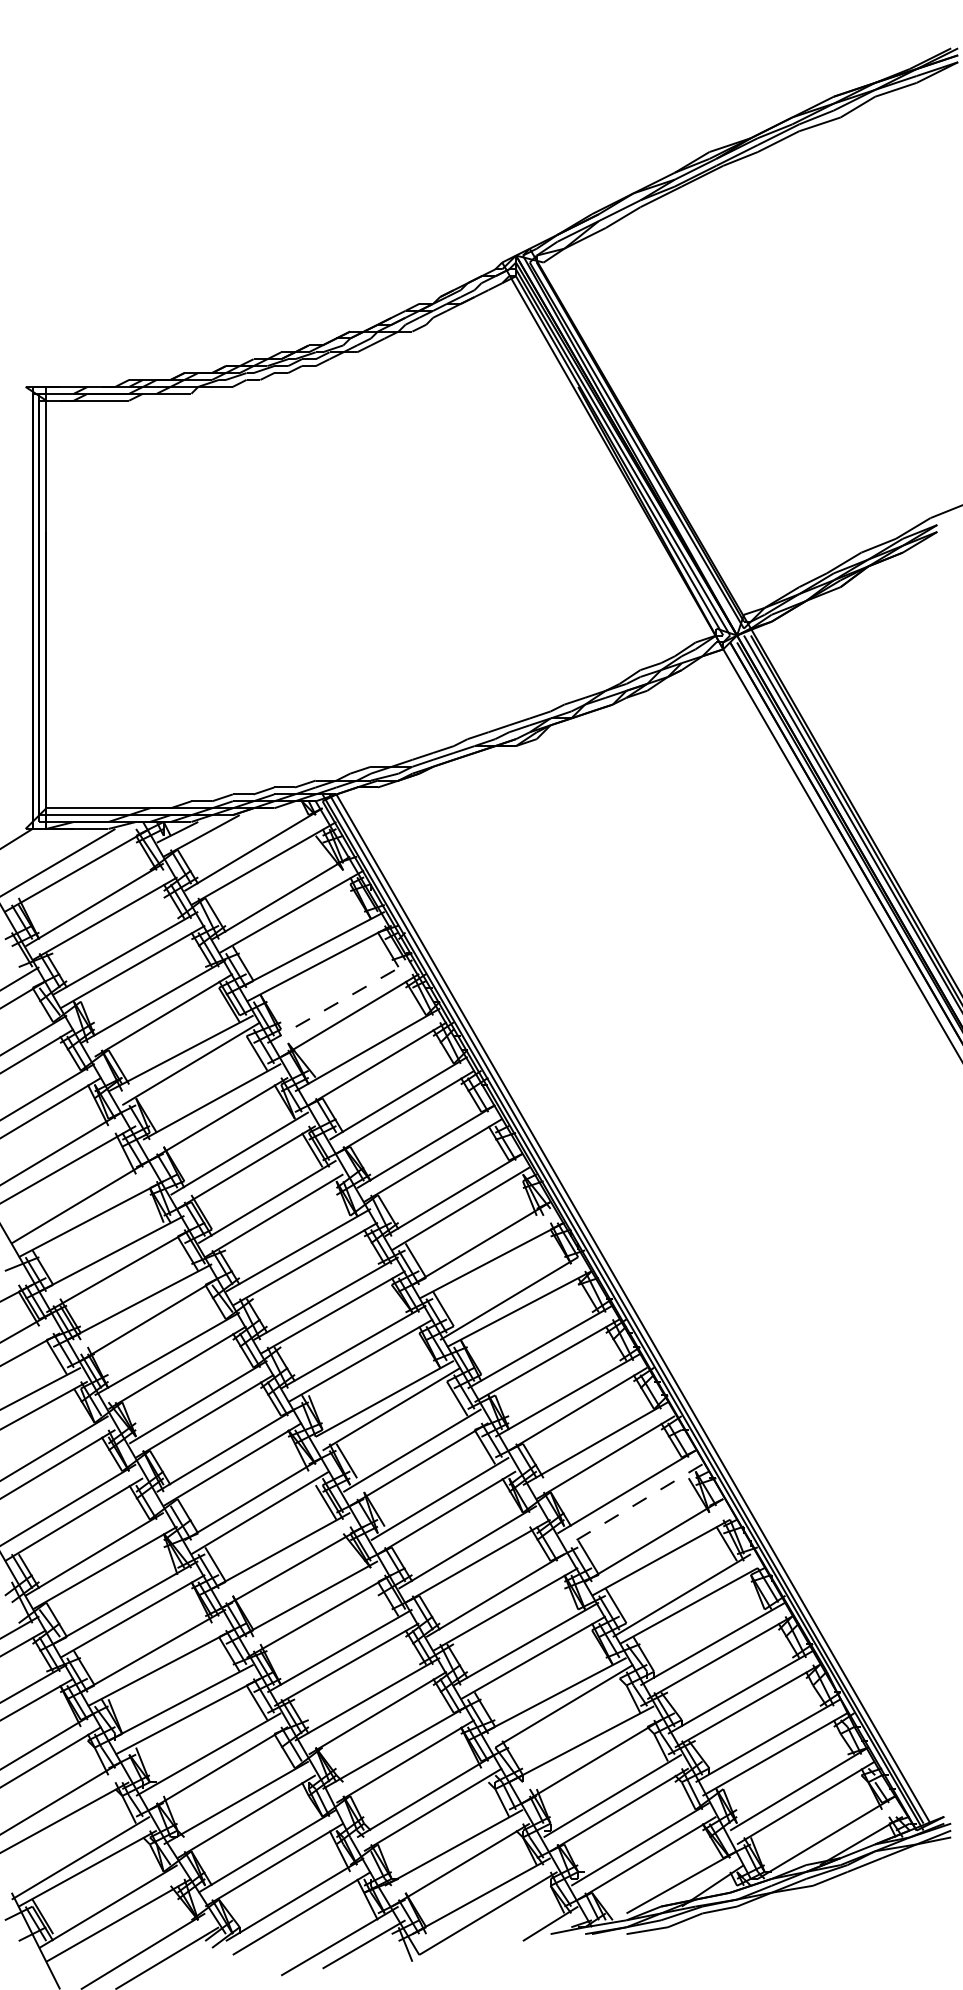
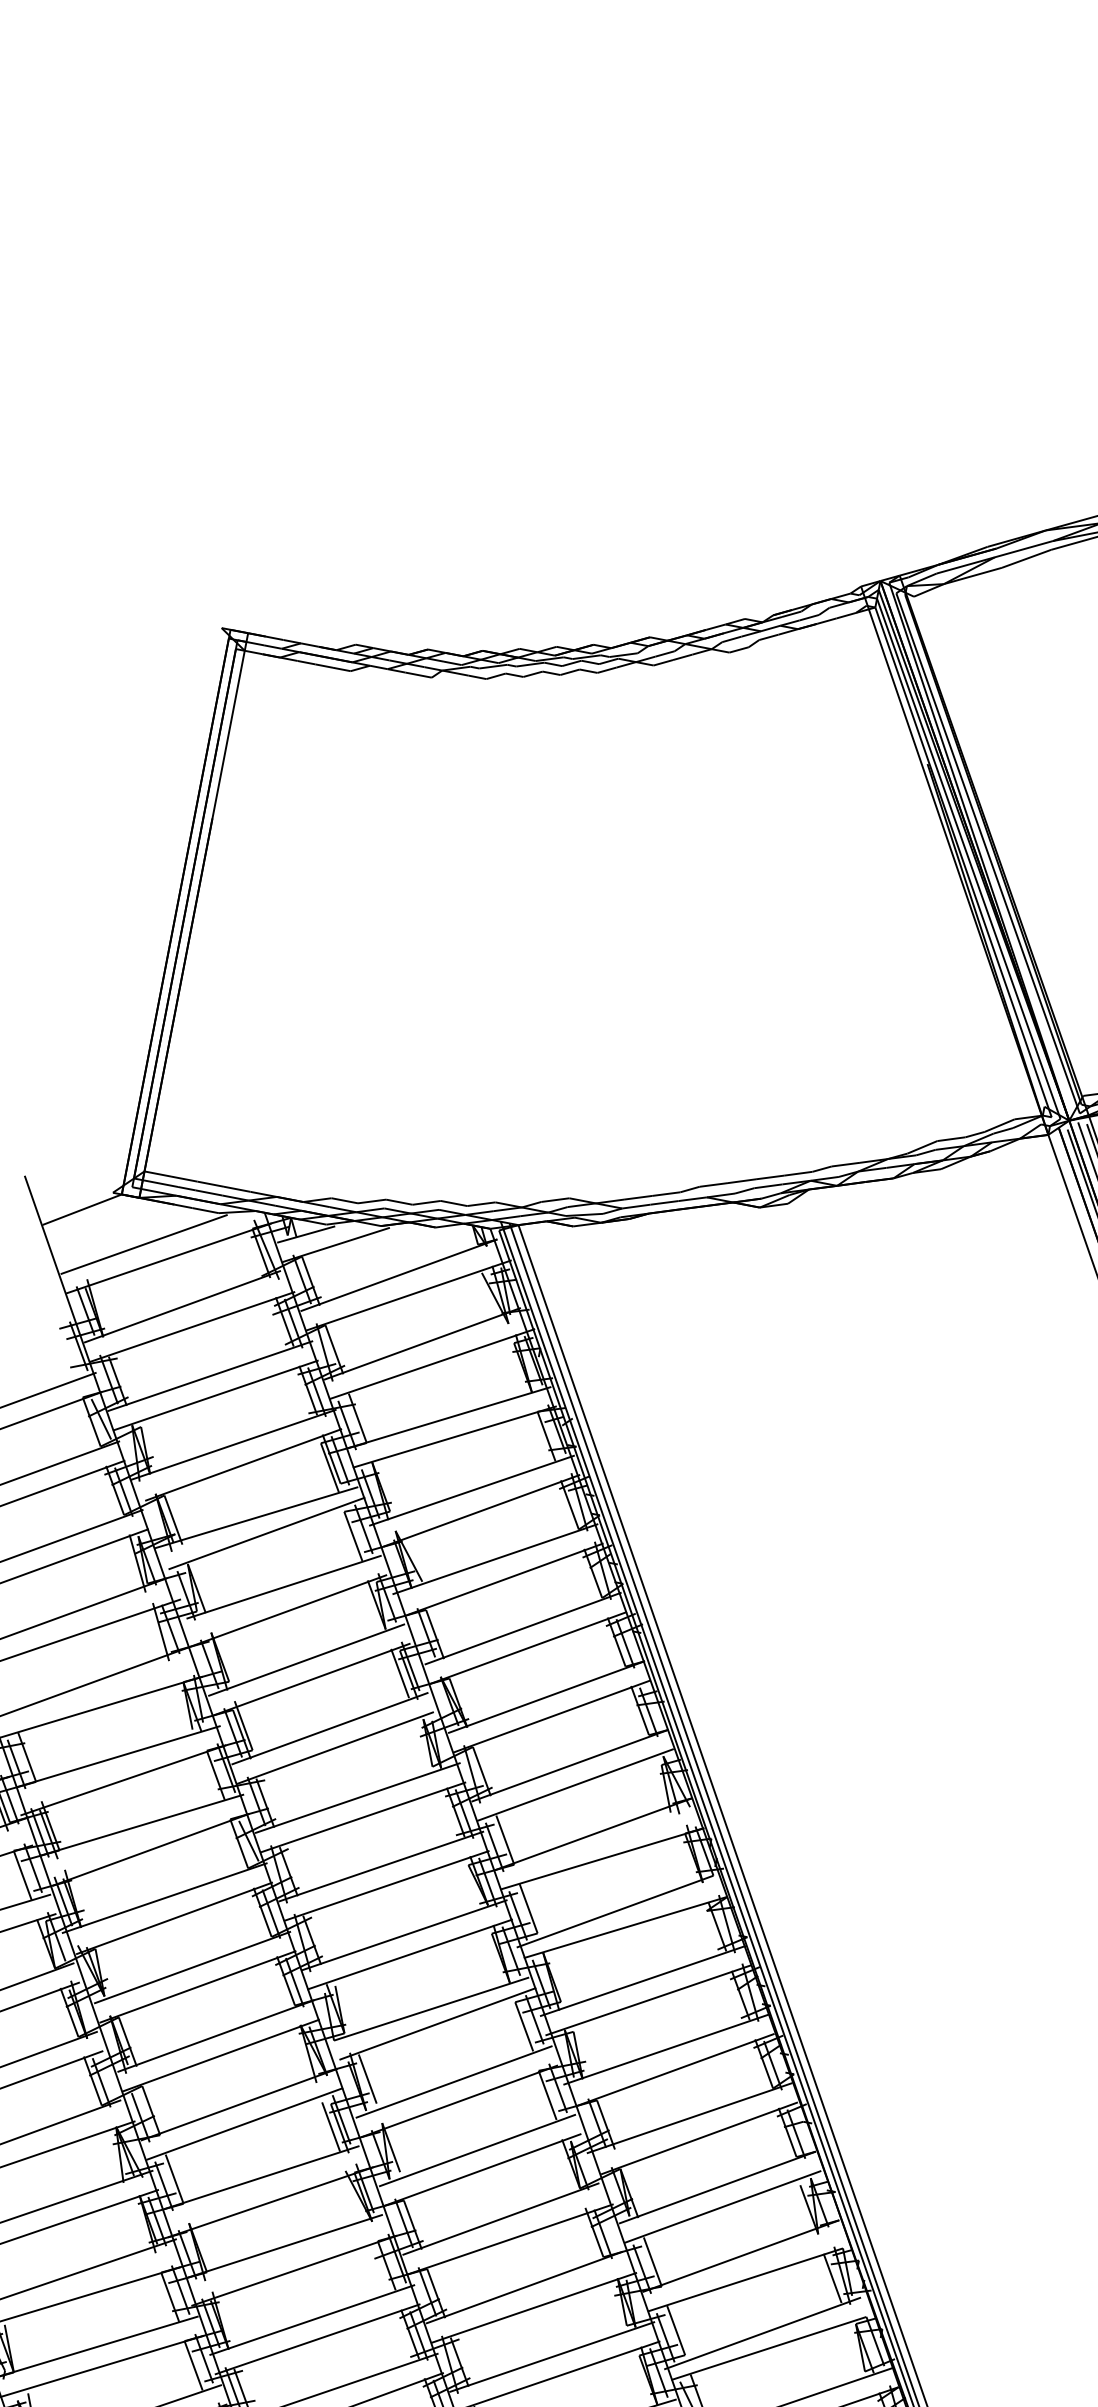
line: (339, 1001) -> (471, 1490), dashed -> solid
line: (633, 1505) -> (723, 2206), dashed -> solid

